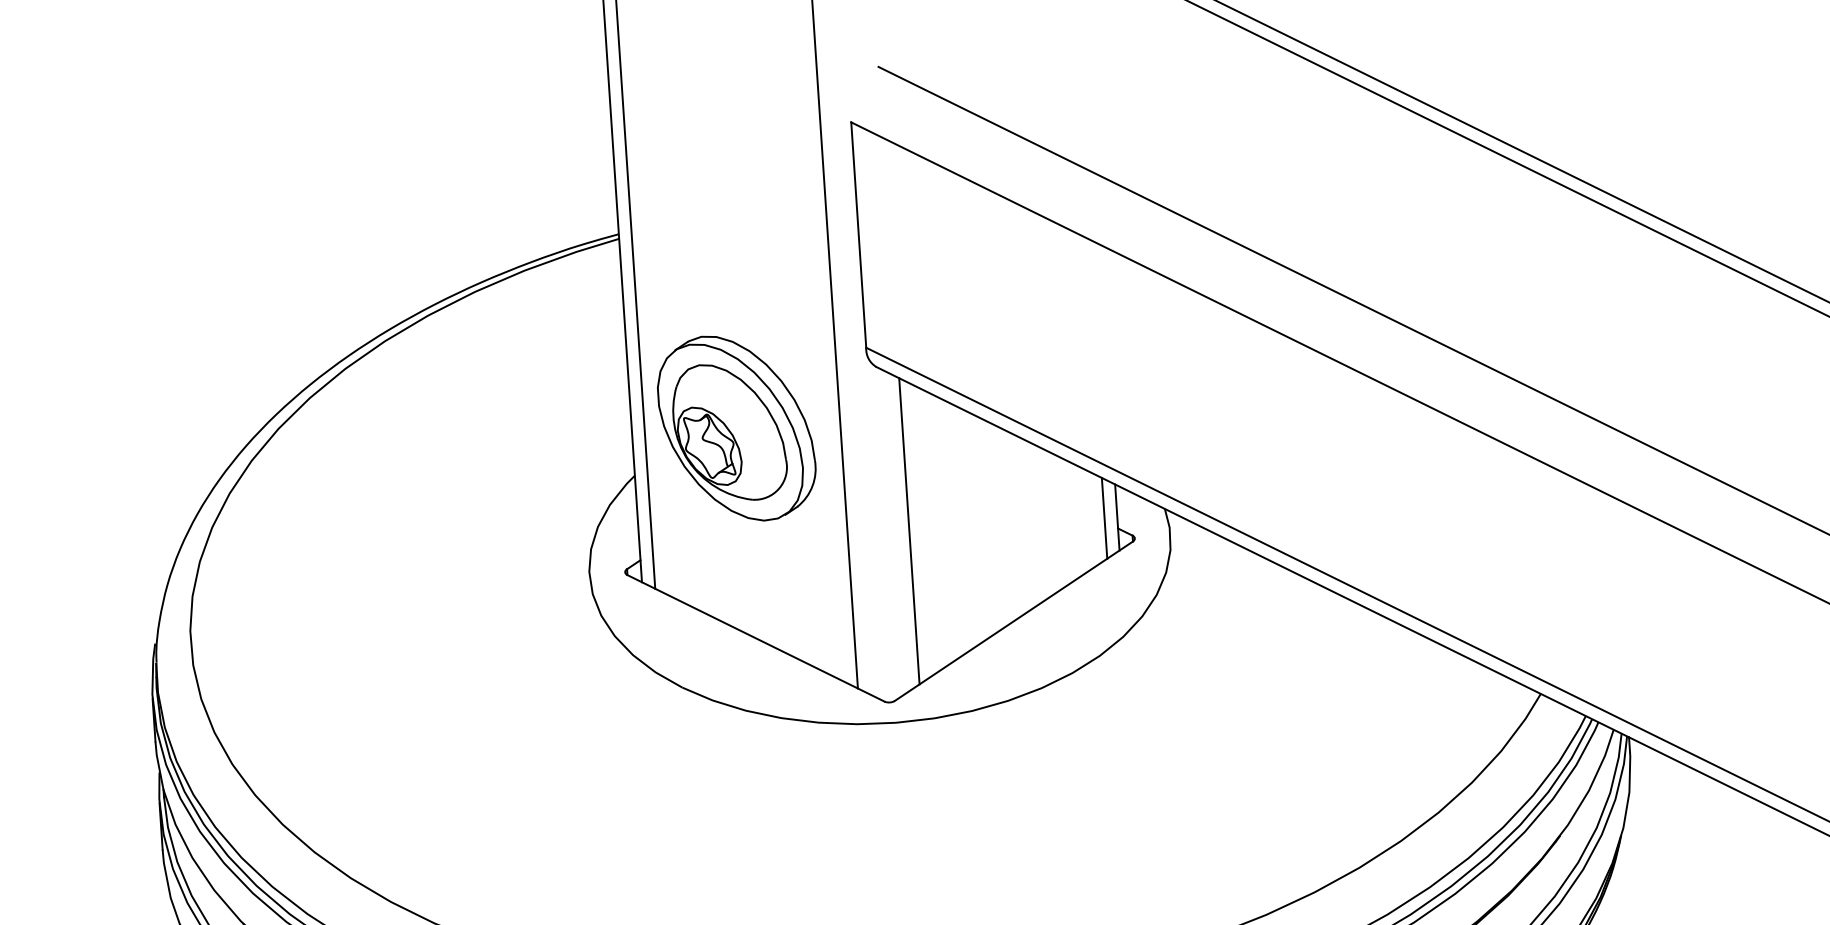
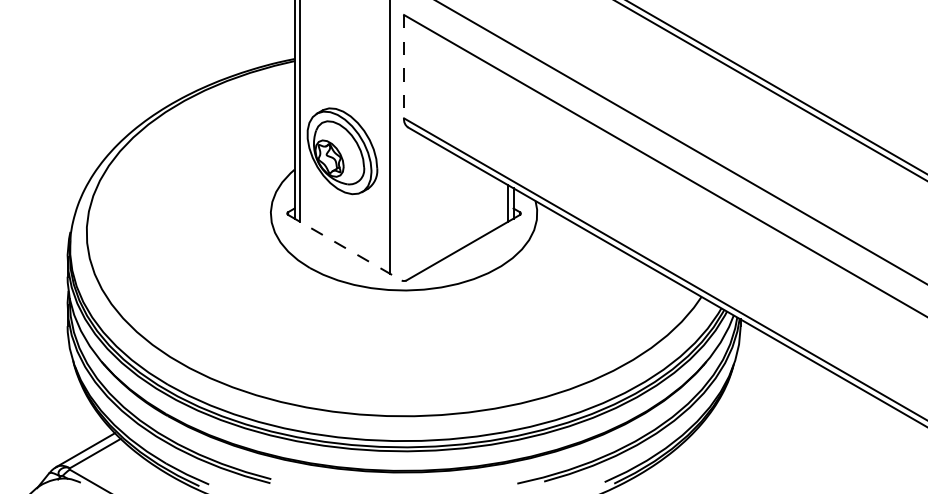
line: (859, 234) -> (404, 66), solid -> dashed
line: (910, 531) -> (418, 203), removed
line: (755, 637) -> (344, 247), solid -> dashed

